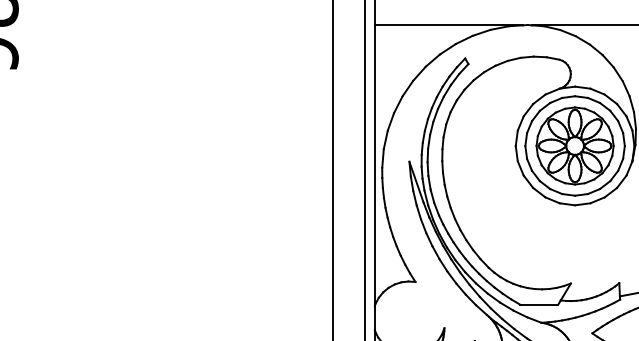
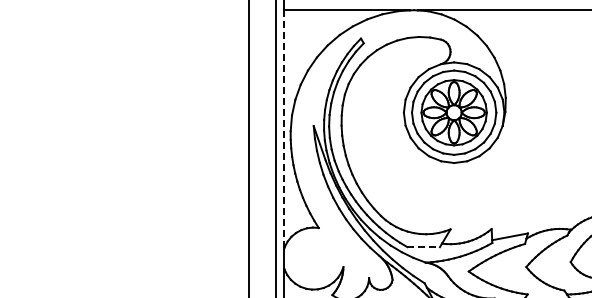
line: (374, 165) -> (284, 129), solid -> dashed
line: (540, 304) -> (424, 247), solid -> dashed

